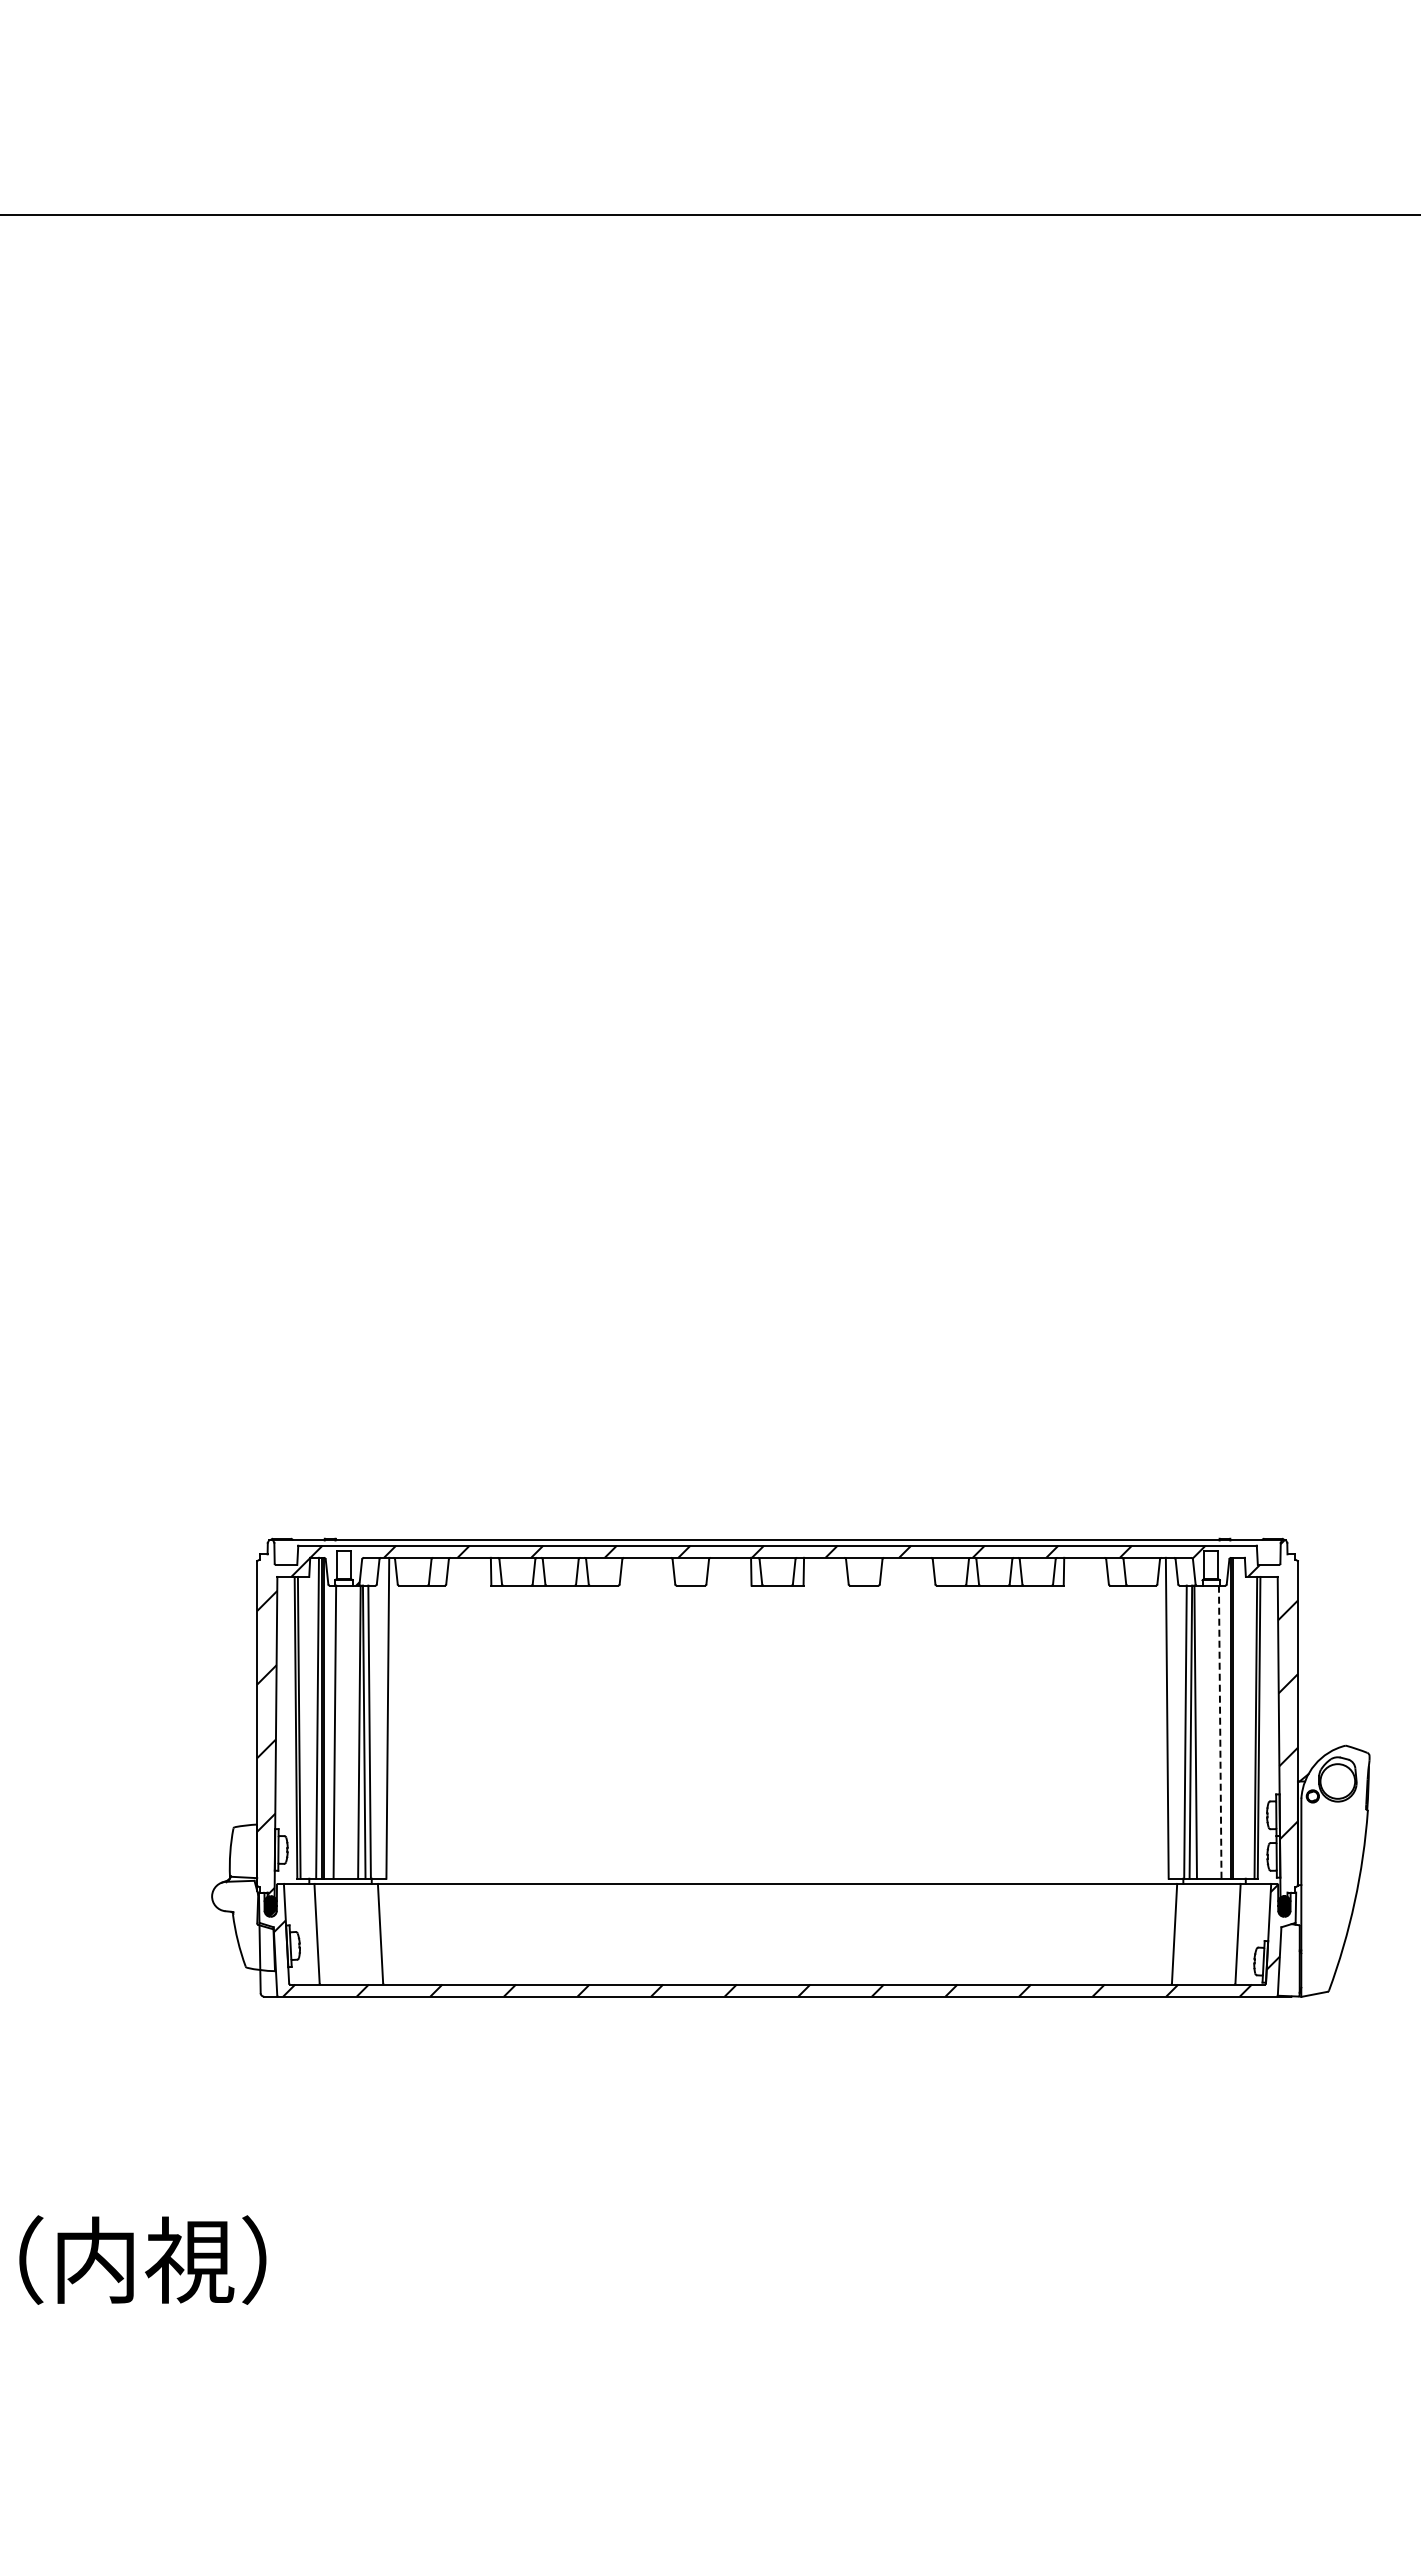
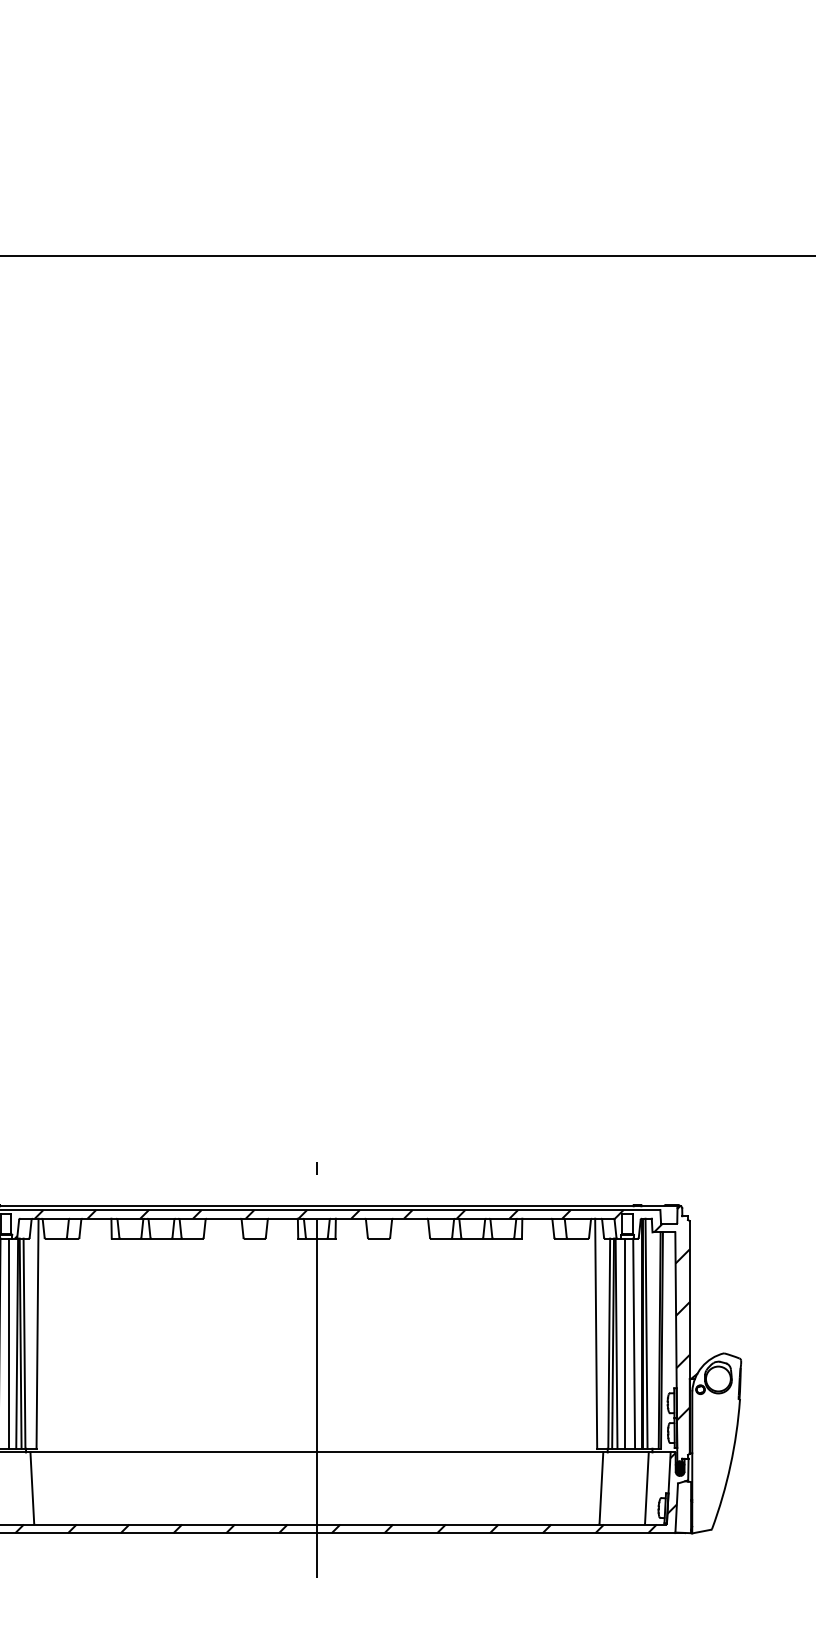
line: (1237, 1717) -> (646, 1333), added
line: (348, 1731) -> (9, 1343), added
line: (1206, 1731) -> (624, 1343), added
line: (1220, 1732) -> (634, 1343), dashed -> solid
line: (777, 1768) -> (316, 1369), added

